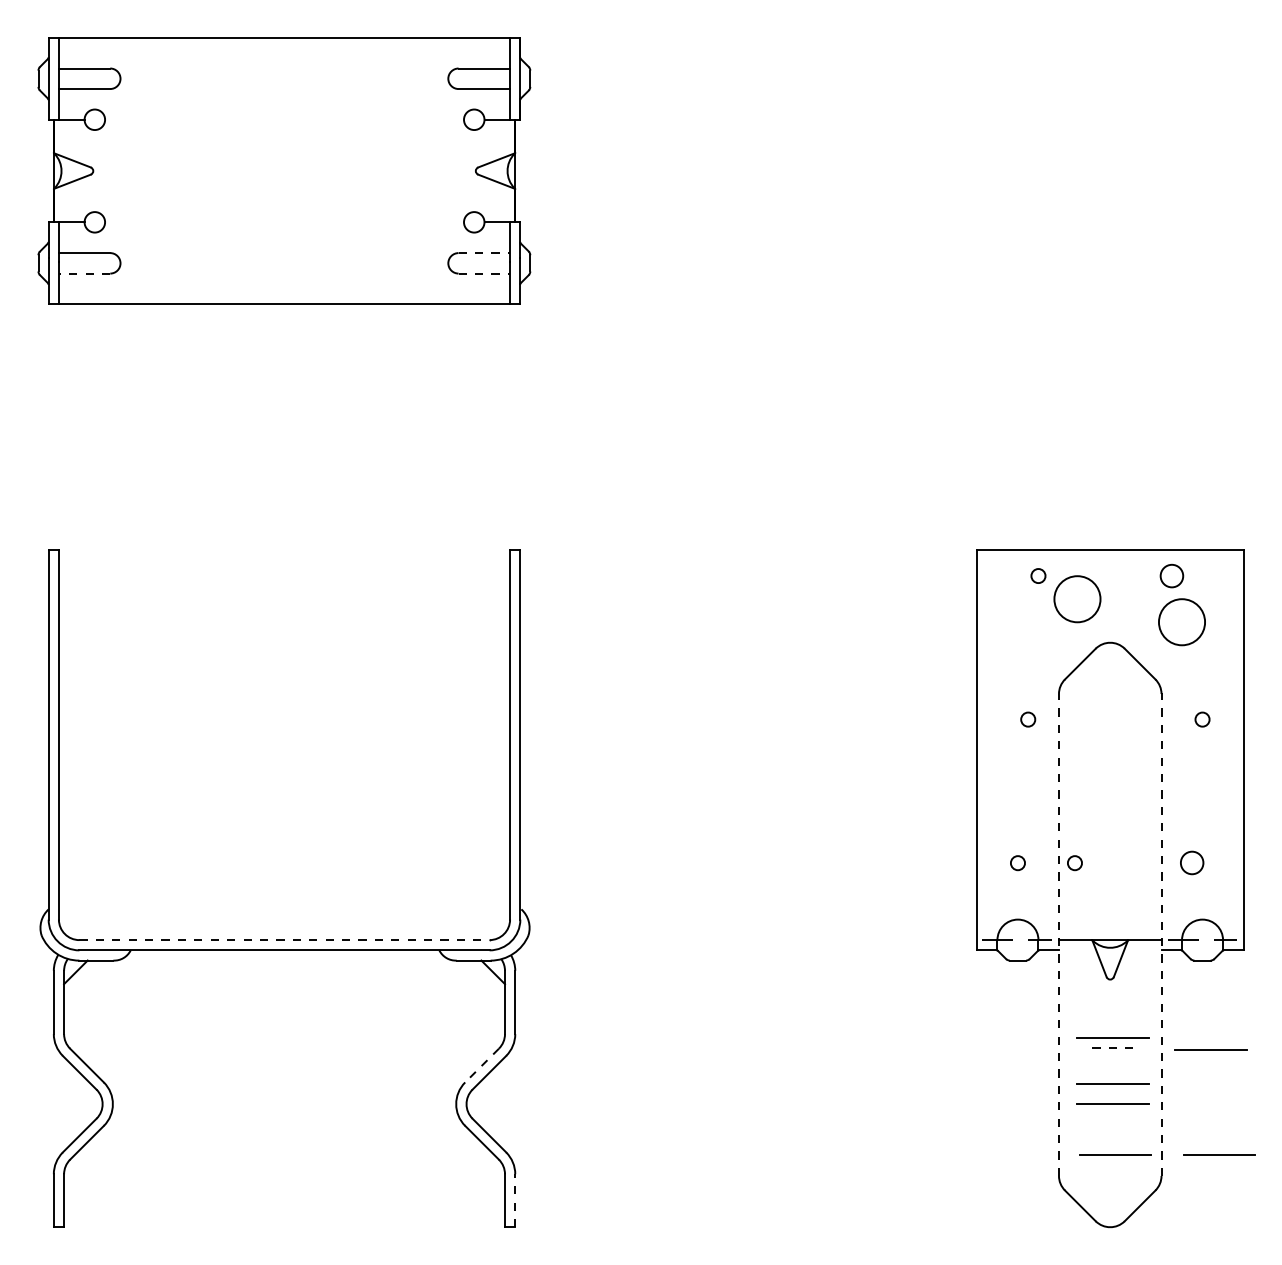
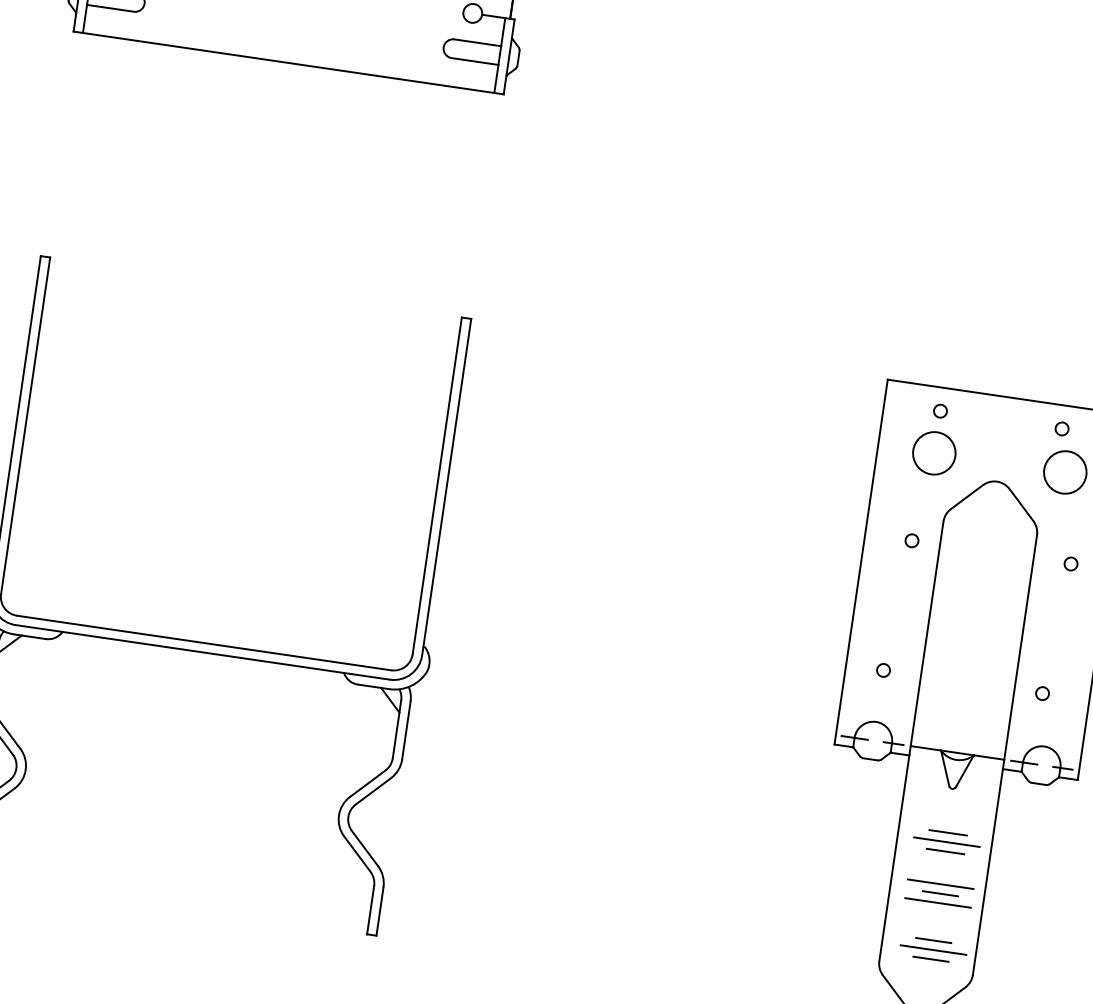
line: (484, 253) -> (477, 43), dashed -> solid
line: (84, 273) -> (110, 8), dashed -> solid
line: (484, 273) -> (475, 61), dashed -> solid
circle: (1171, 575) -> (1061, 428), size x0.62
circle: (1077, 599) -> (934, 453), moved
circle: (1074, 863) -> (935, 678), removed
circle: (1192, 863) -> (1042, 693), size x0.62
line: (1058, 934) -> (911, 740), dashed -> solid
line: (1161, 934) -> (1005, 754), dashed -> solid
line: (285, 940) -> (205, 643), dashed -> solid
line: (1112, 1027) -> (947, 832), added
line: (1112, 1047) -> (945, 851), dashed -> solid
line: (1210, 1049) -> (1034, 866), removed
line: (482, 1065) -> (368, 783), dashed -> solid
line: (1113, 1093) -> (940, 893), added
line: (1113, 1145) -> (933, 940), added
line: (1219, 1154) -> (1028, 963), removed
line: (1113, 1165) -> (930, 958), added
line: (515, 1200) -> (380, 911), dashed -> solid

